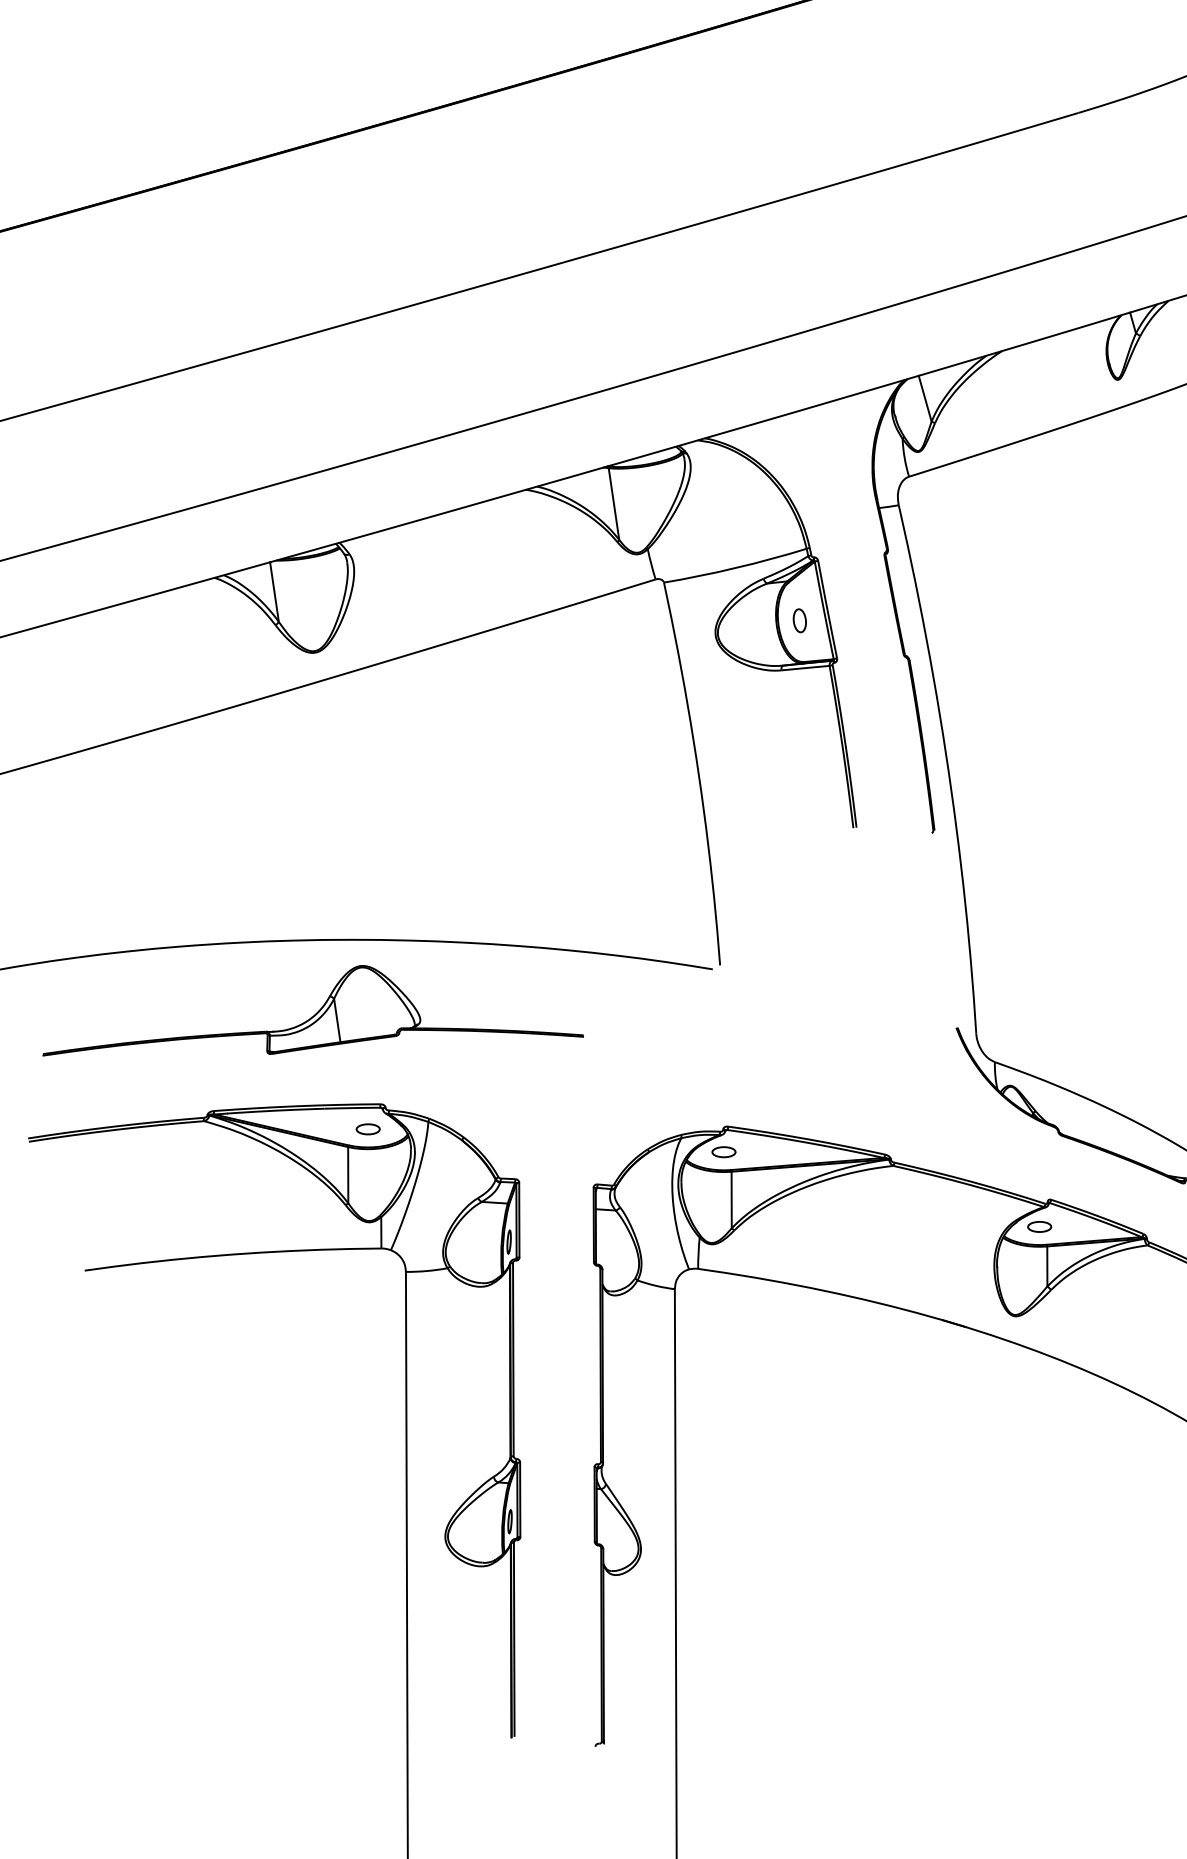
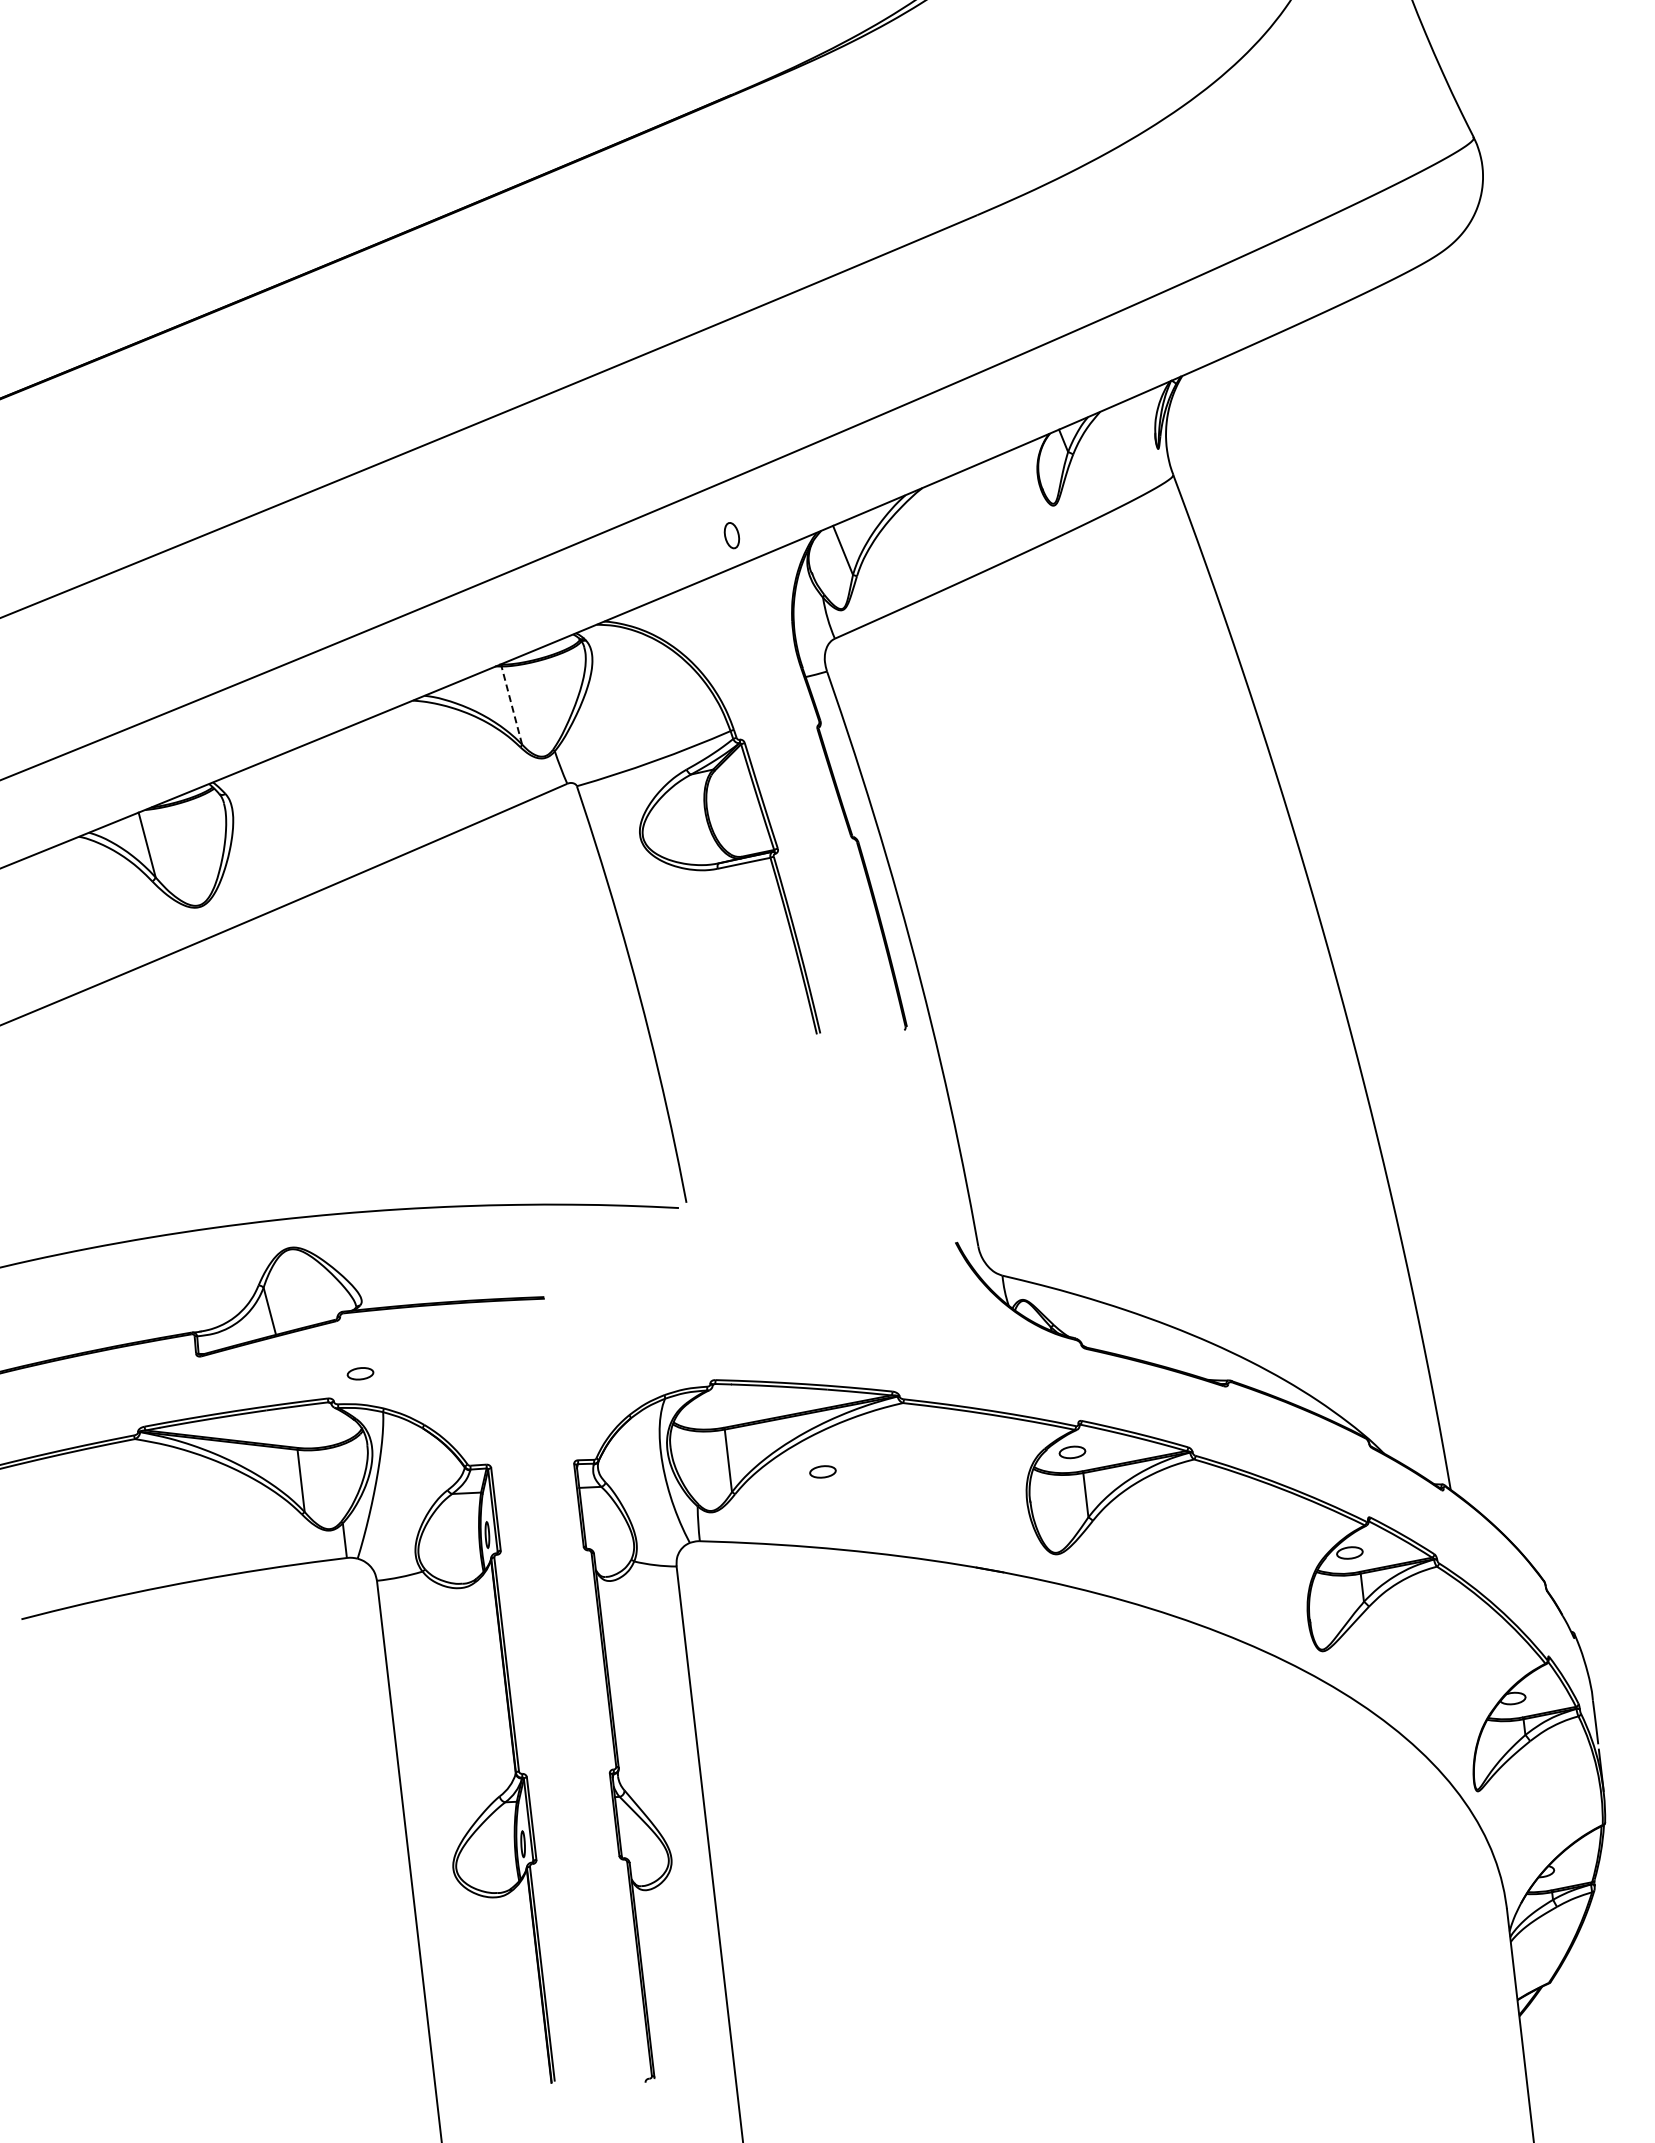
line: (613, 503) -> (511, 705), solid -> dashed
part: (799, 620) -> (731, 535), moved
part: (368, 1129) -> (360, 1373), moved
part: (723, 1151) -> (822, 1471), moved

